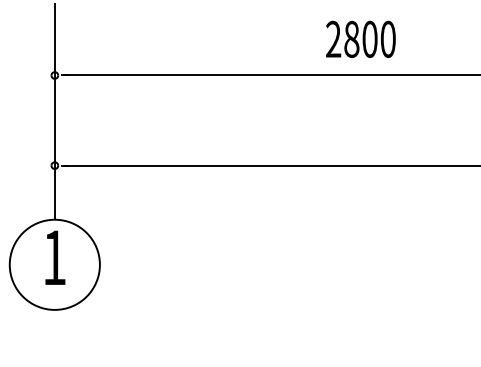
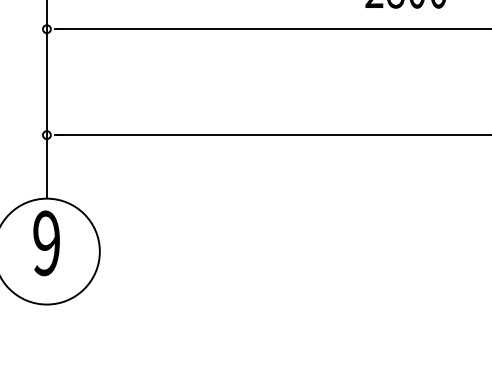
text: (54, 257) -> (46, 242), 1 -> 9

